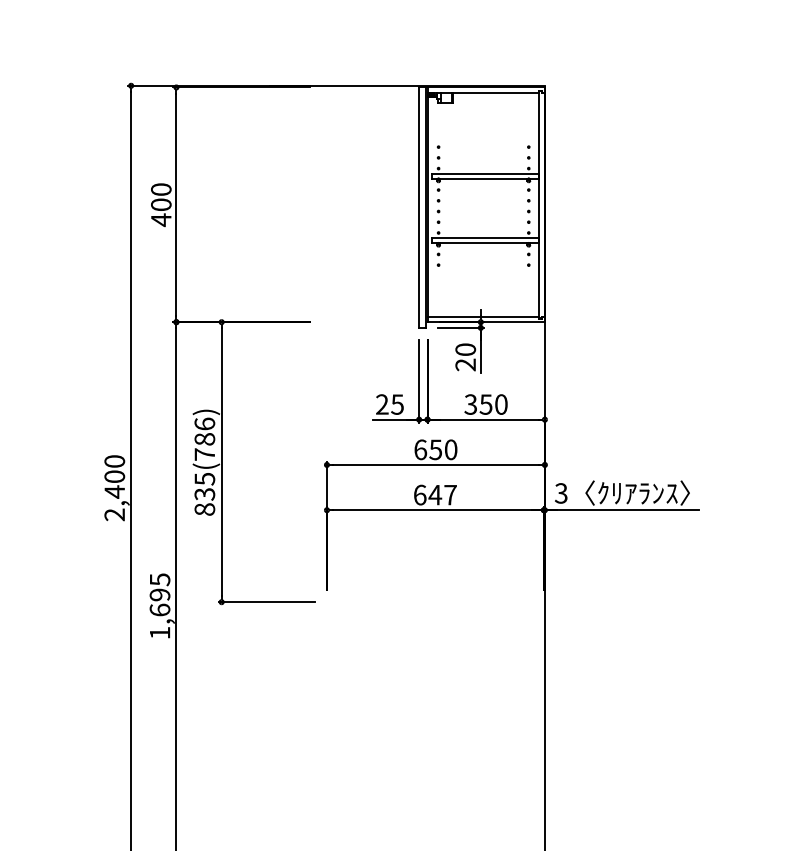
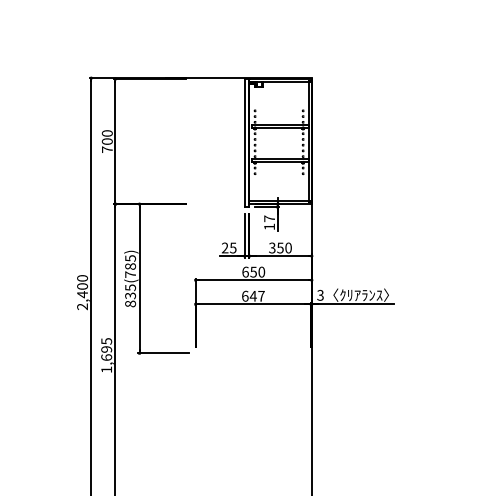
text: (161, 219) -> (107, 149), 400 -> 700
text: (465, 356) -> (269, 222), 20 -> 17
text: (204, 424) -> (130, 258), 835(786) -> 835(785)

